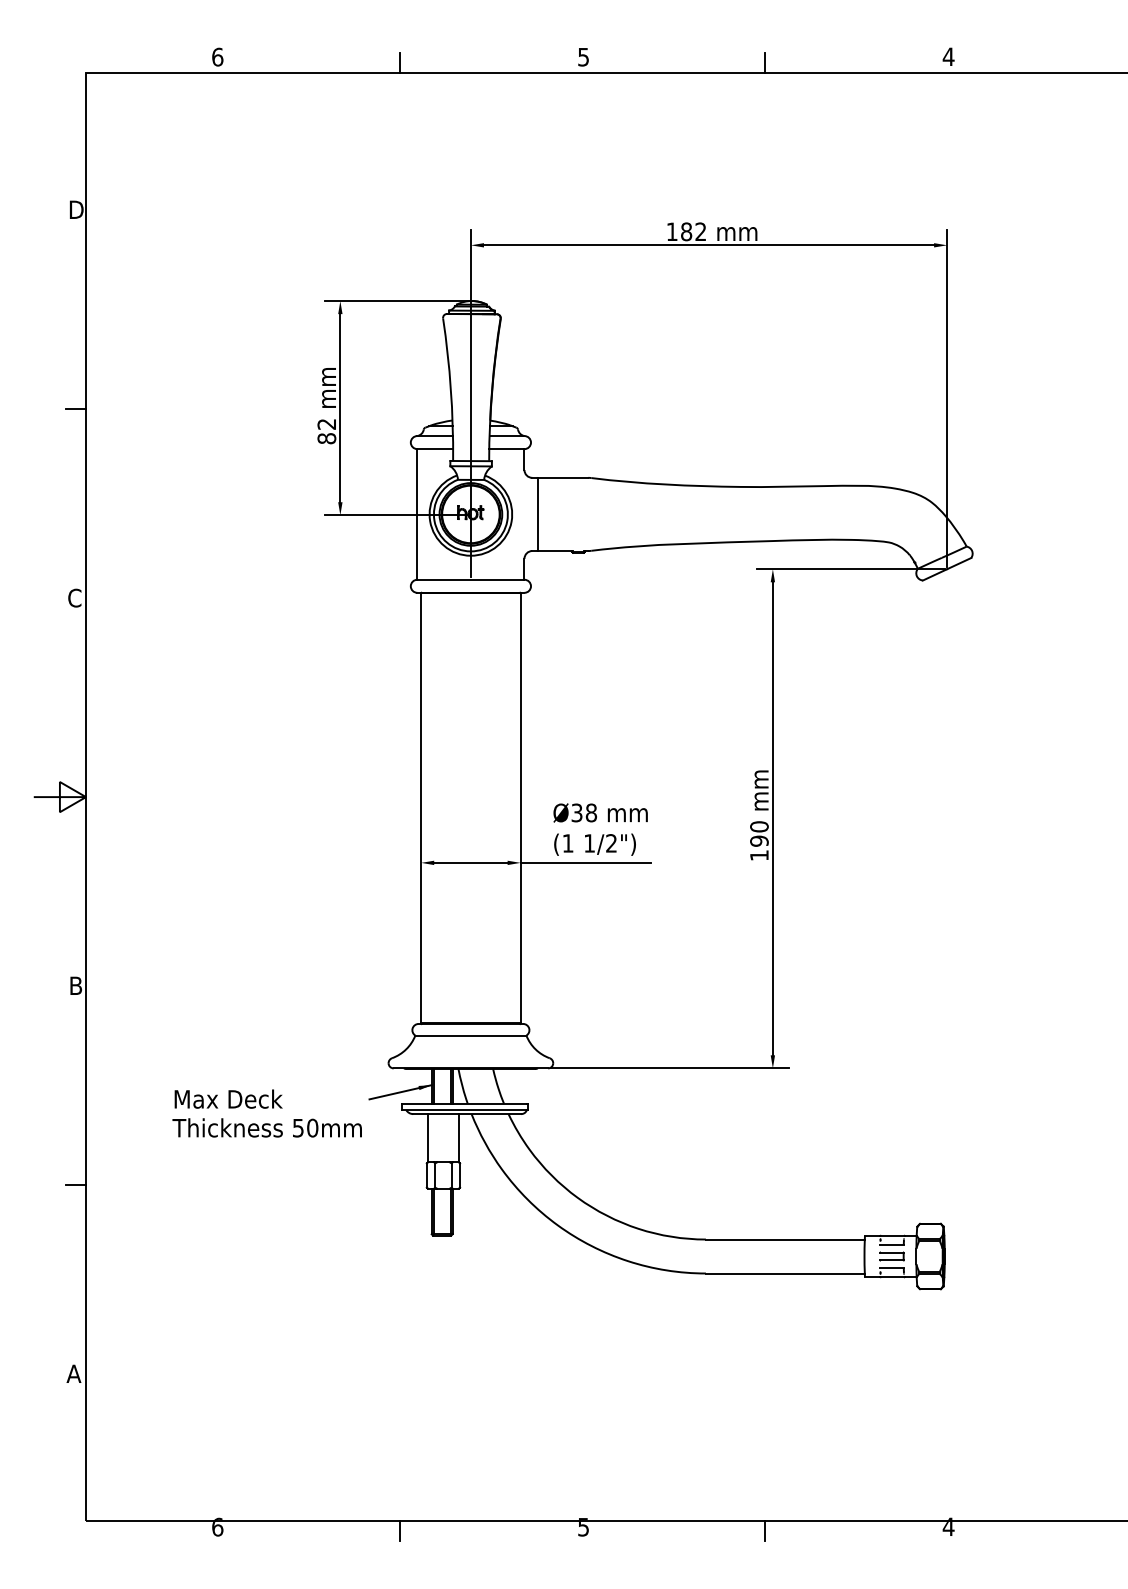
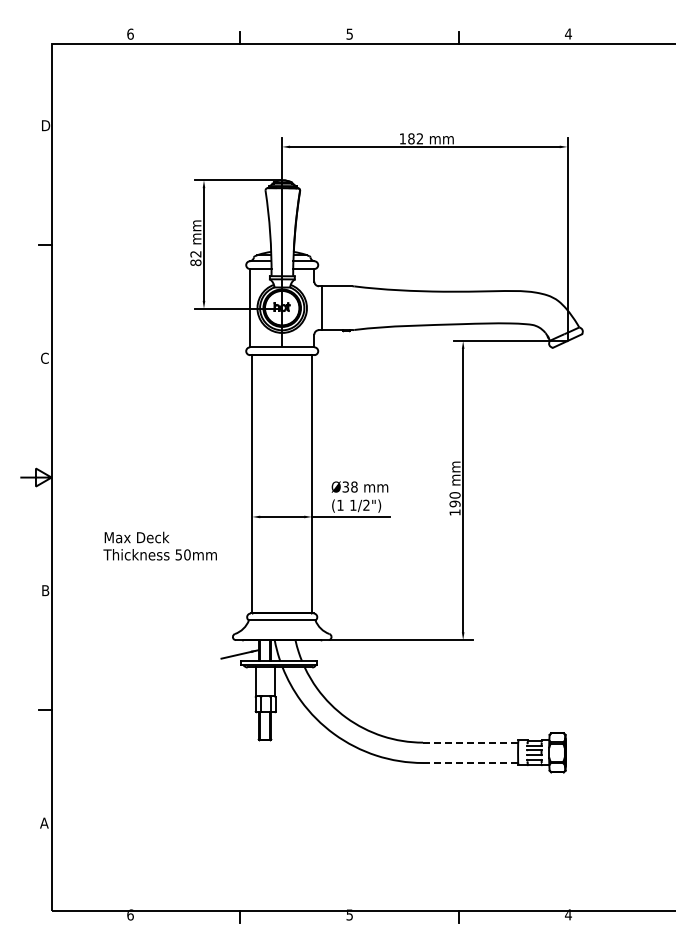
text: (266, 1112) -> (159, 545), moved
line: (785, 1239) -> (470, 742), solid -> dashed
line: (785, 1274) -> (470, 763), solid -> dashed

